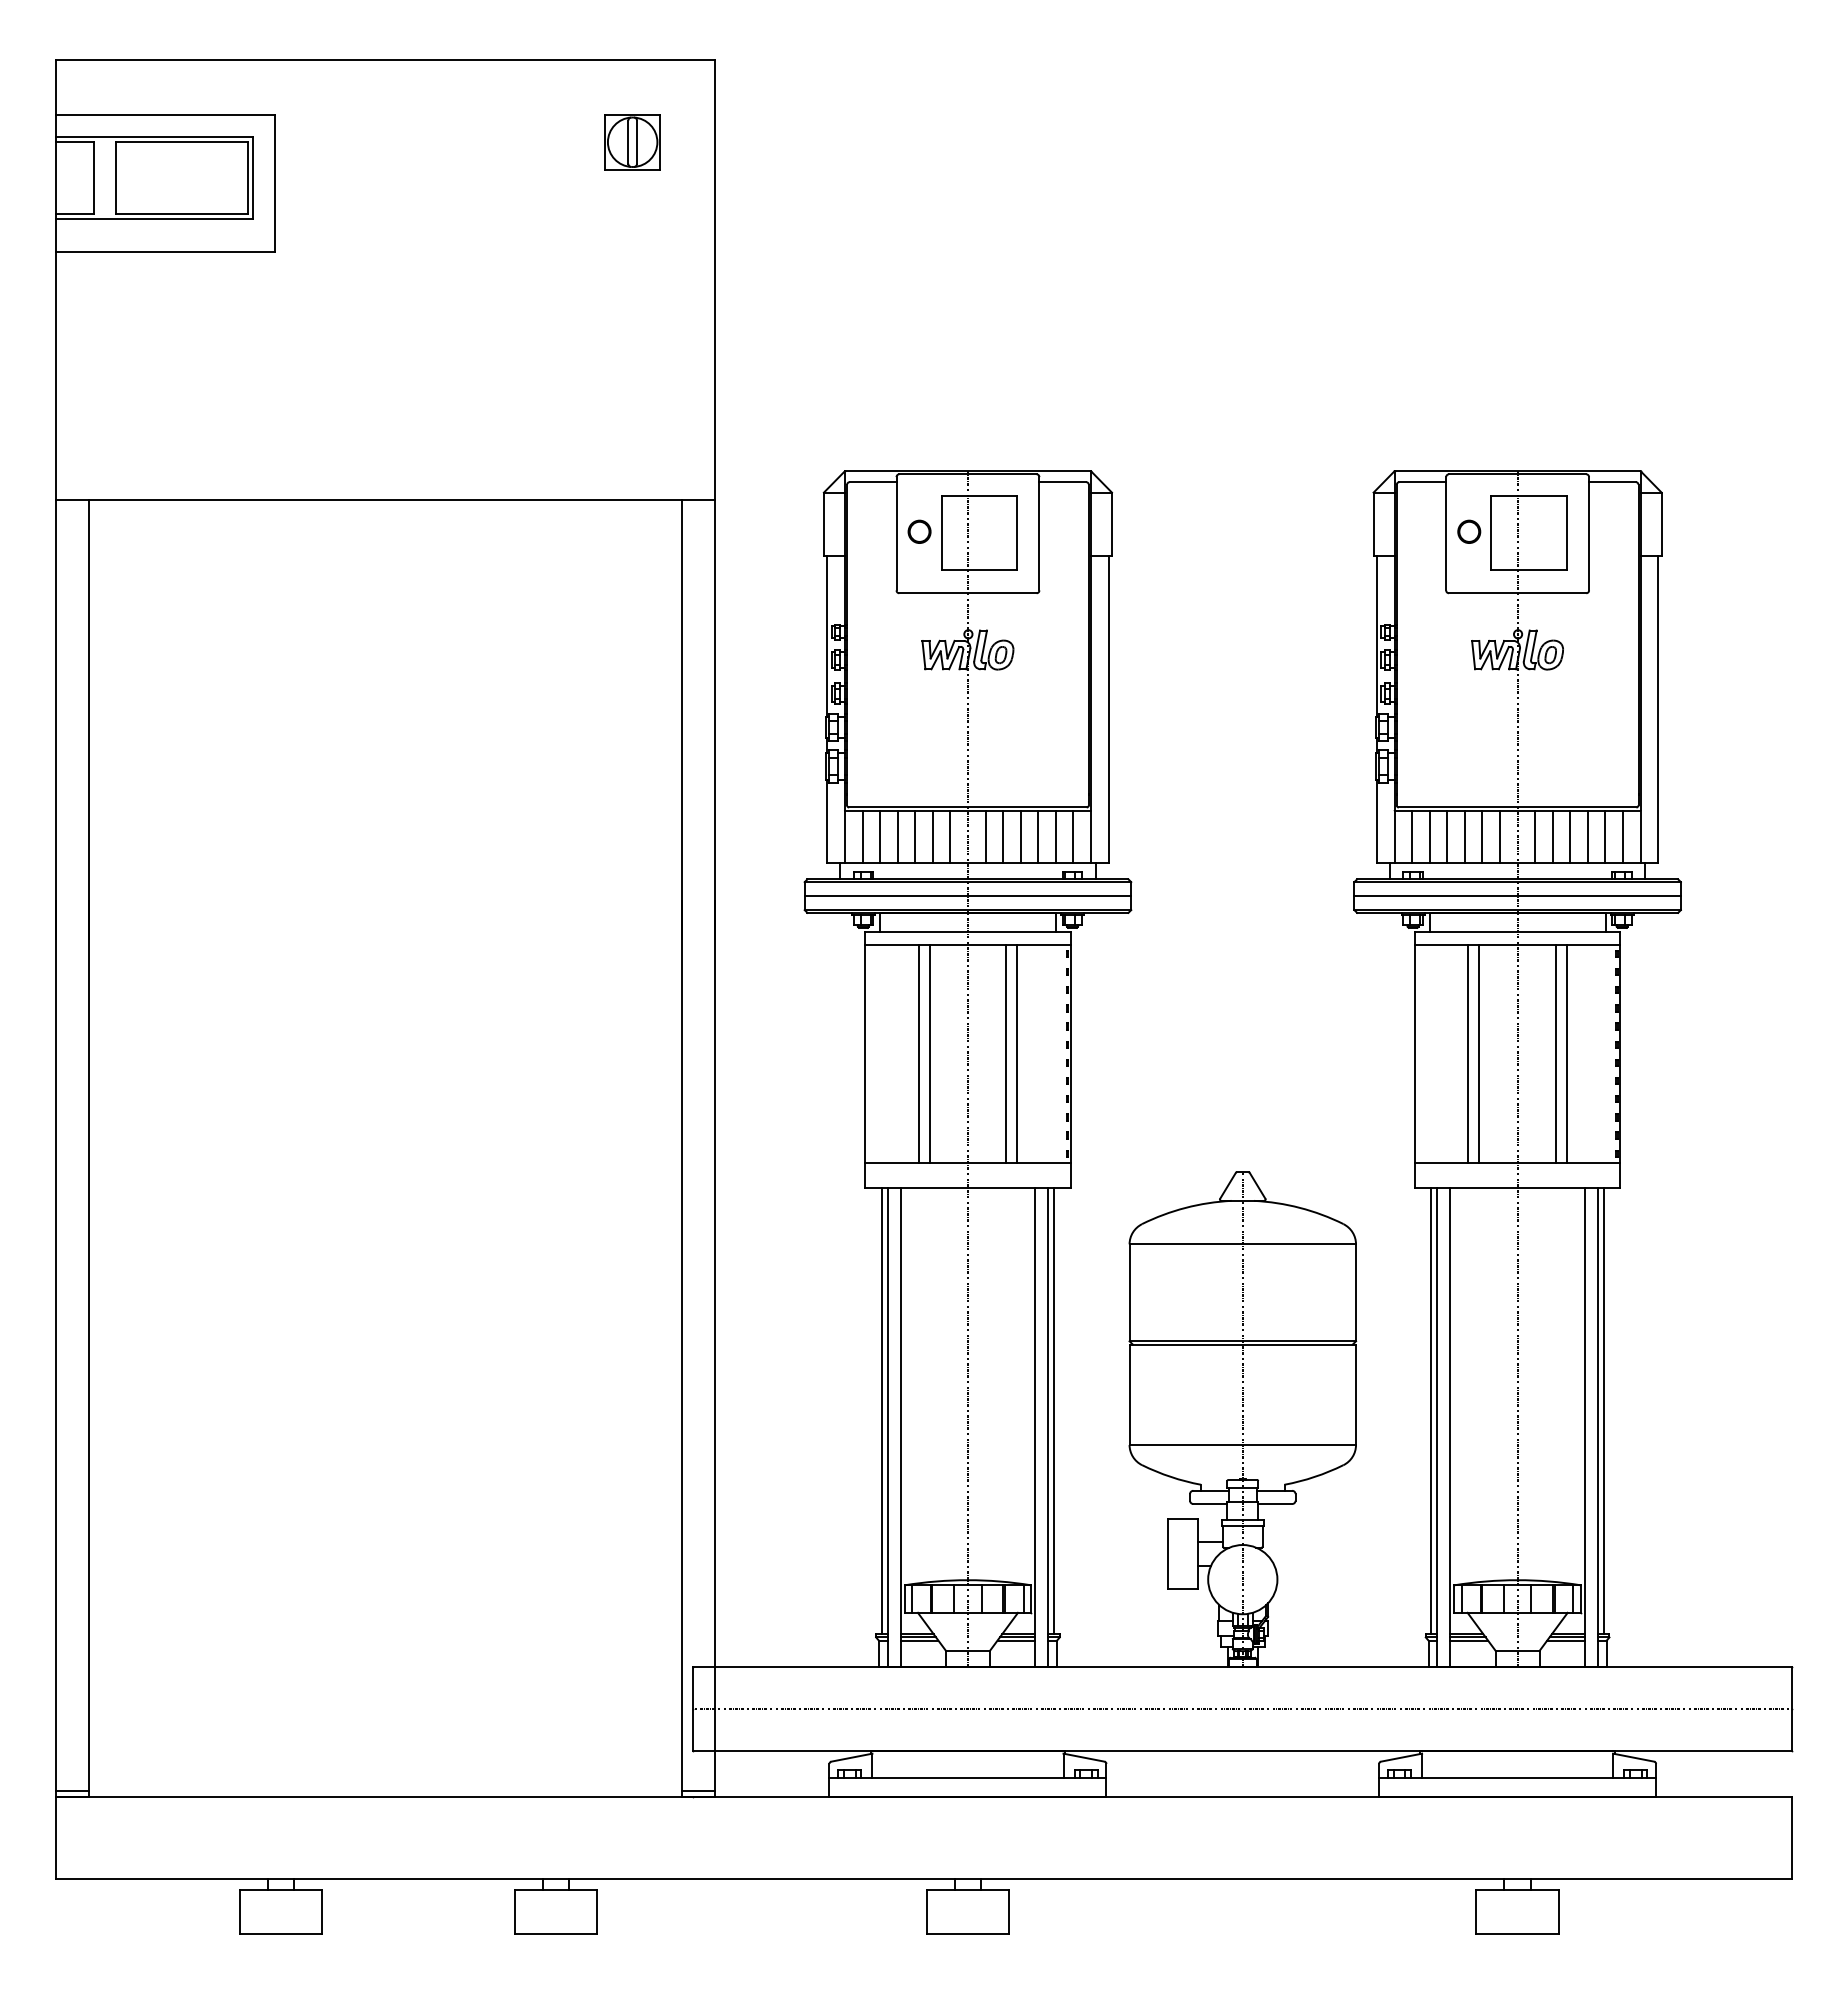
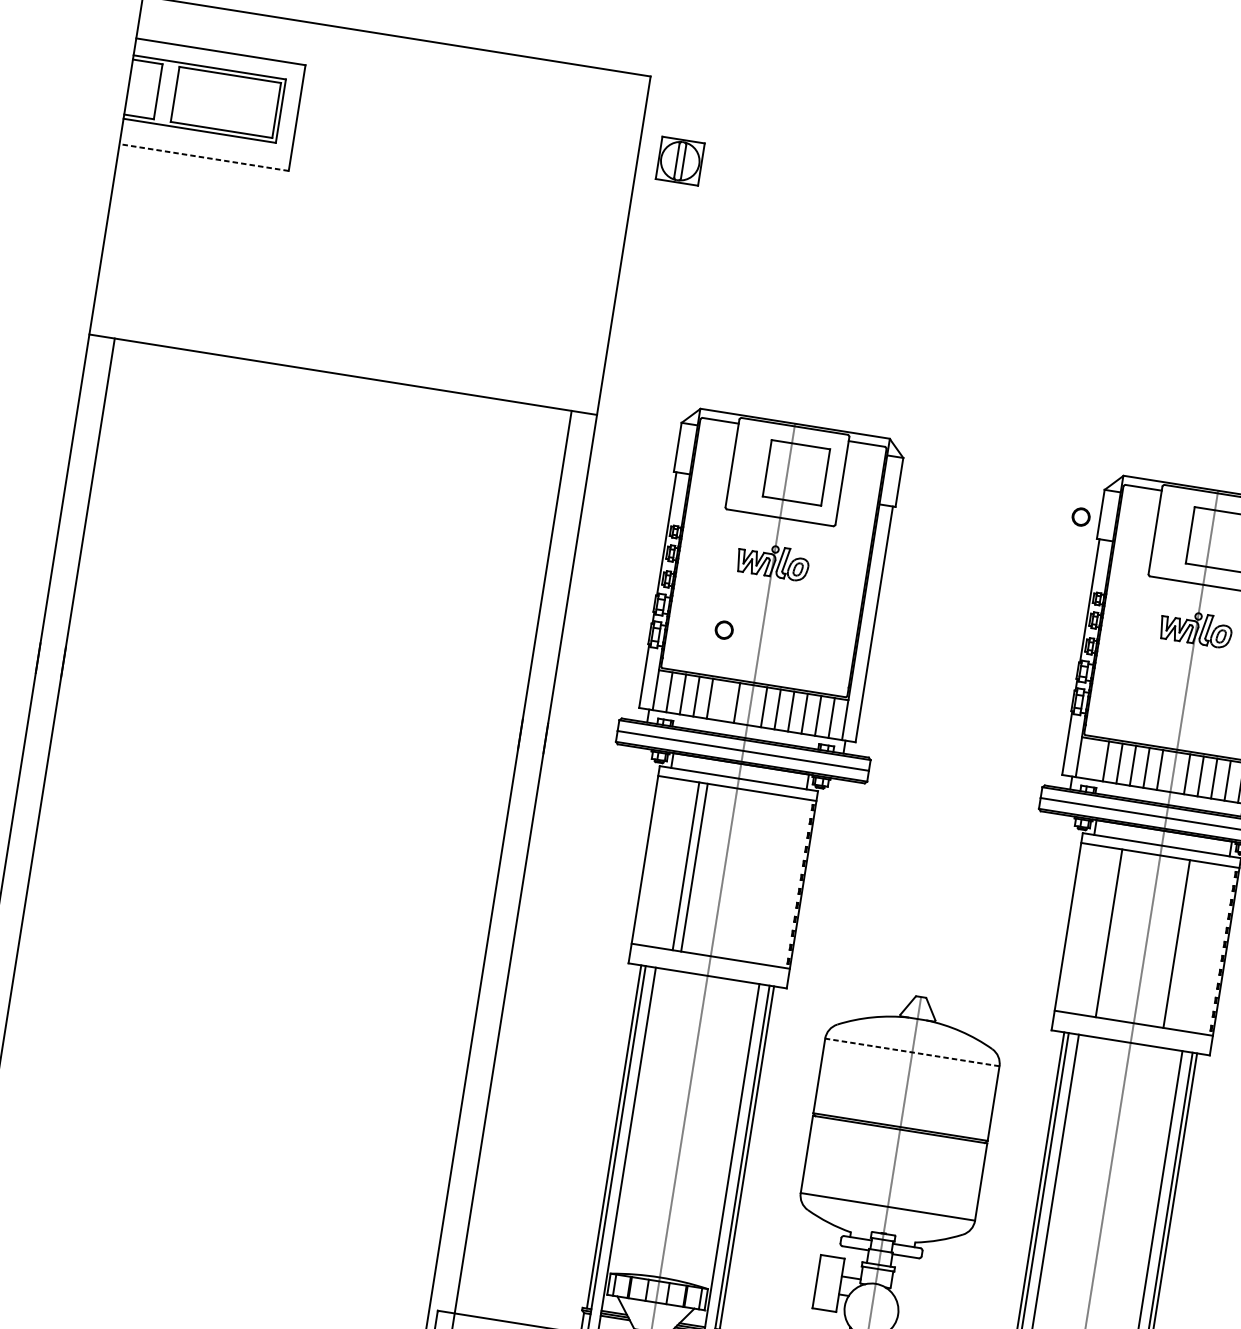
part: (632, 142) -> (680, 161), moved
line: (165, 252) -> (204, 157), solid -> dashed
part: (919, 531) -> (724, 629), moved
part: (1469, 531) -> (1081, 516), moved
line: (932, 836) -> (723, 700), removed
line: (1412, 836) -> (1092, 759), removed
line: (1006, 1053) -> (753, 876), removed
line: (1017, 1053) -> (762, 878), removed
line: (1479, 1053) -> (1117, 934), removed
line: (1567, 1053) -> (1185, 945), removed
line: (1242, 1244) -> (912, 1052), solid -> dashed

